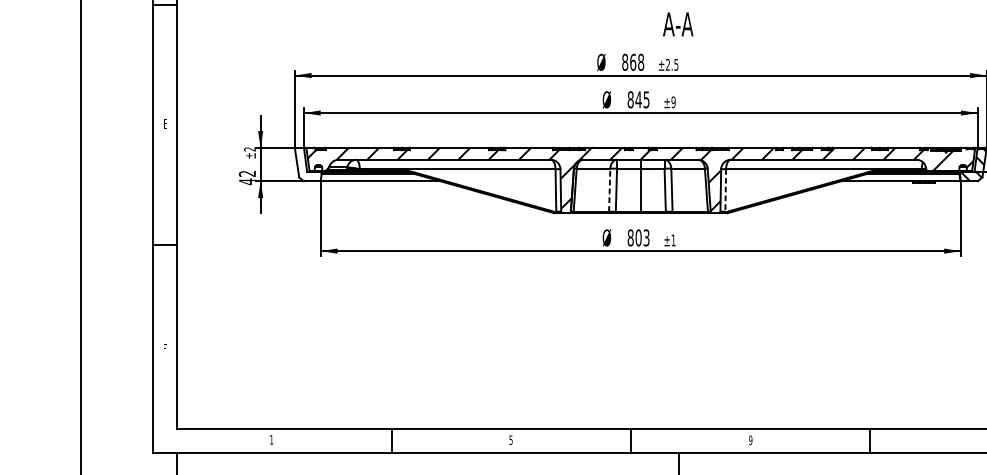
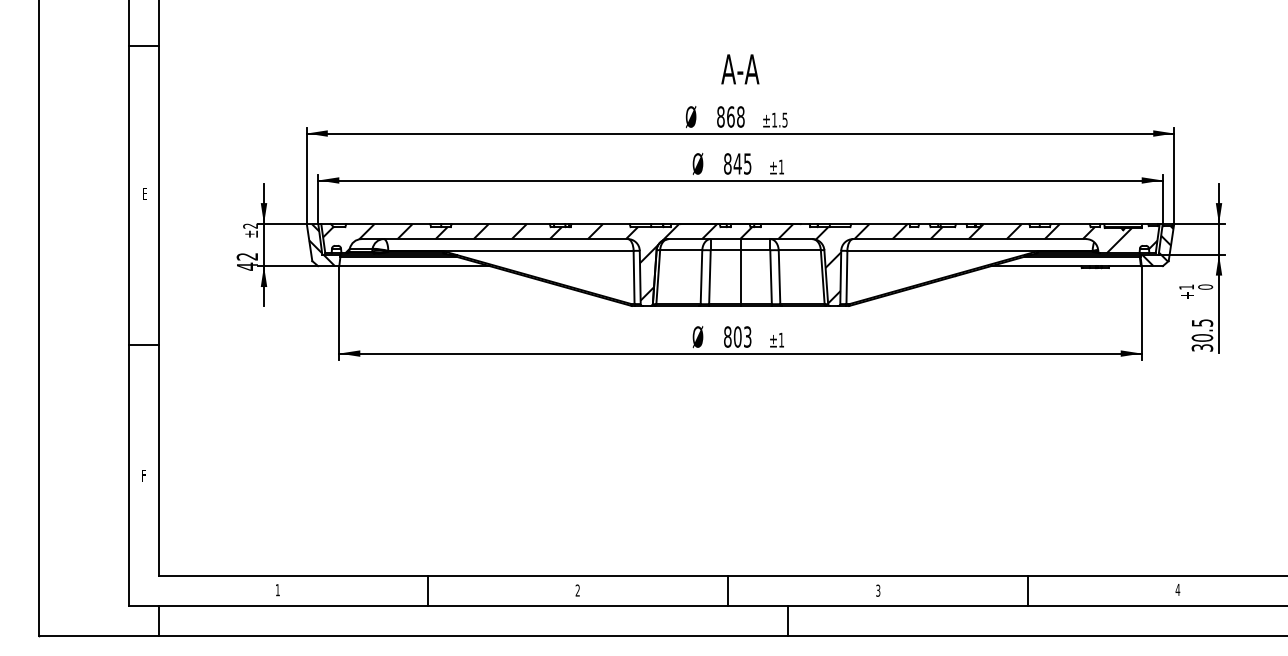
text: (678, 24) -> (740, 69), moved
text: (667, 64) -> (774, 119), ±2.5 -> ±1.5
text: (673, 101) -> (781, 166), ±9 -> ±1
hatch: (306, 164) -> (321, 245), added
line: (609, 190) -> (701, 277), dashed -> solid
line: (725, 190) -> (846, 277), dashed -> solid
text: (510, 440) -> (577, 590), 5 -> 2
text: (750, 440) -> (878, 590), 9 -> 3

